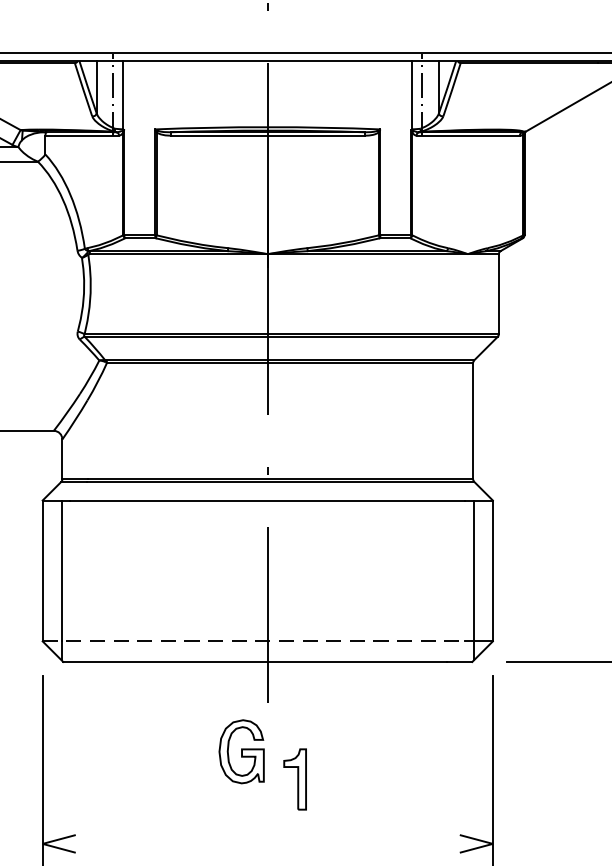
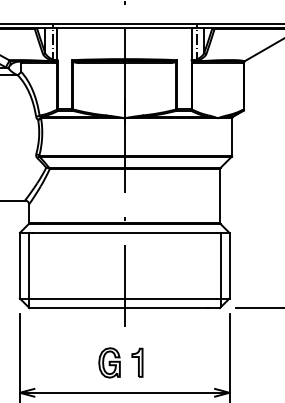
line: (254, 641) -> (118, 298), dashed -> solid
part: (241, 750) -> (109, 362), moved
line: (267, 843) -> (124, 392), added

